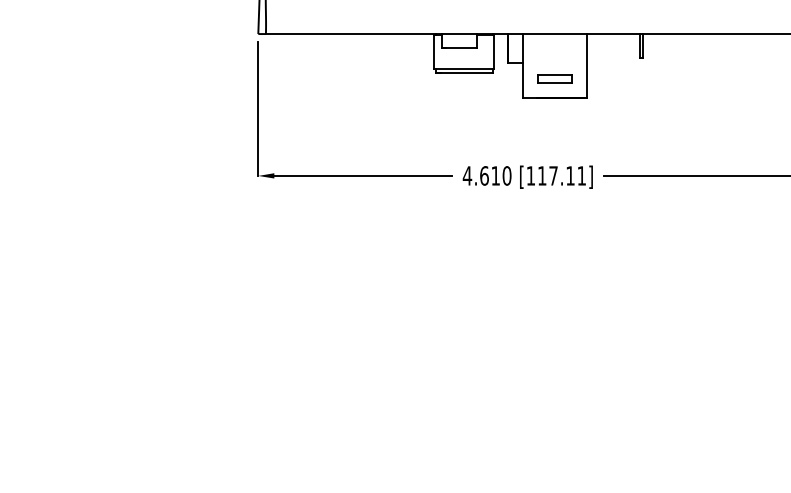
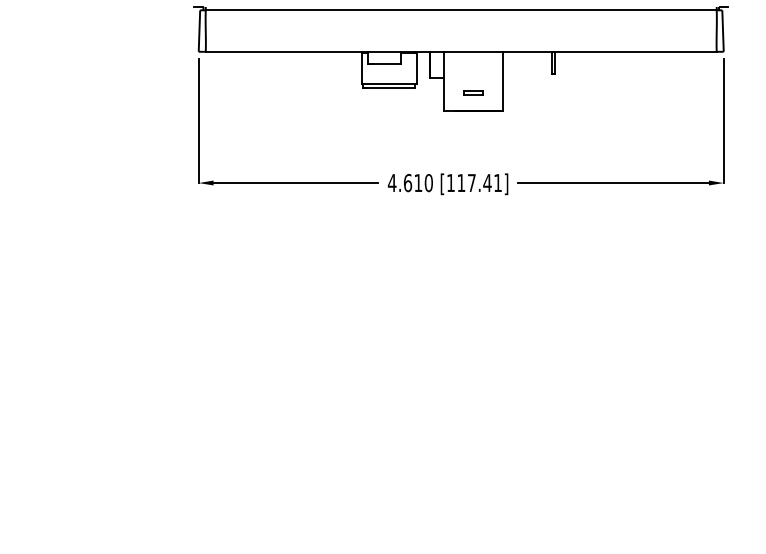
part: (555, 79) -> (473, 93), size x0.6
text: (570, 175) -> (487, 182), [117.11] -> [117.41]

